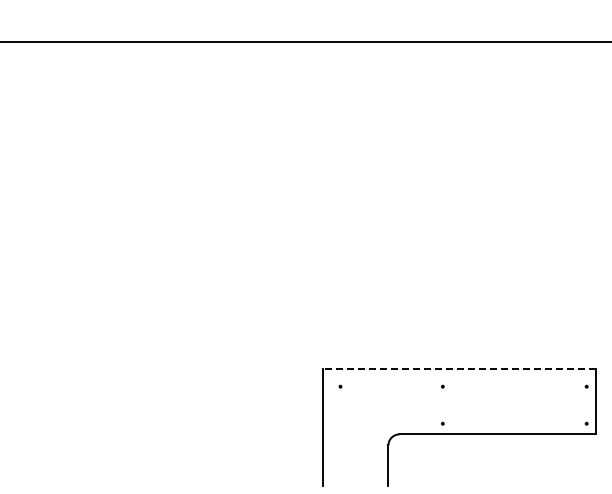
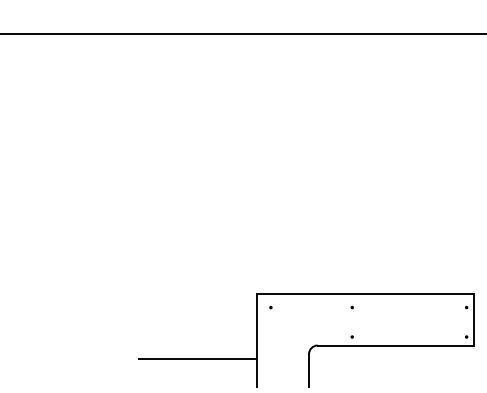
line: (458, 369) -> (364, 293), dashed -> solid
line: (247, 451) -> (196, 359), added

